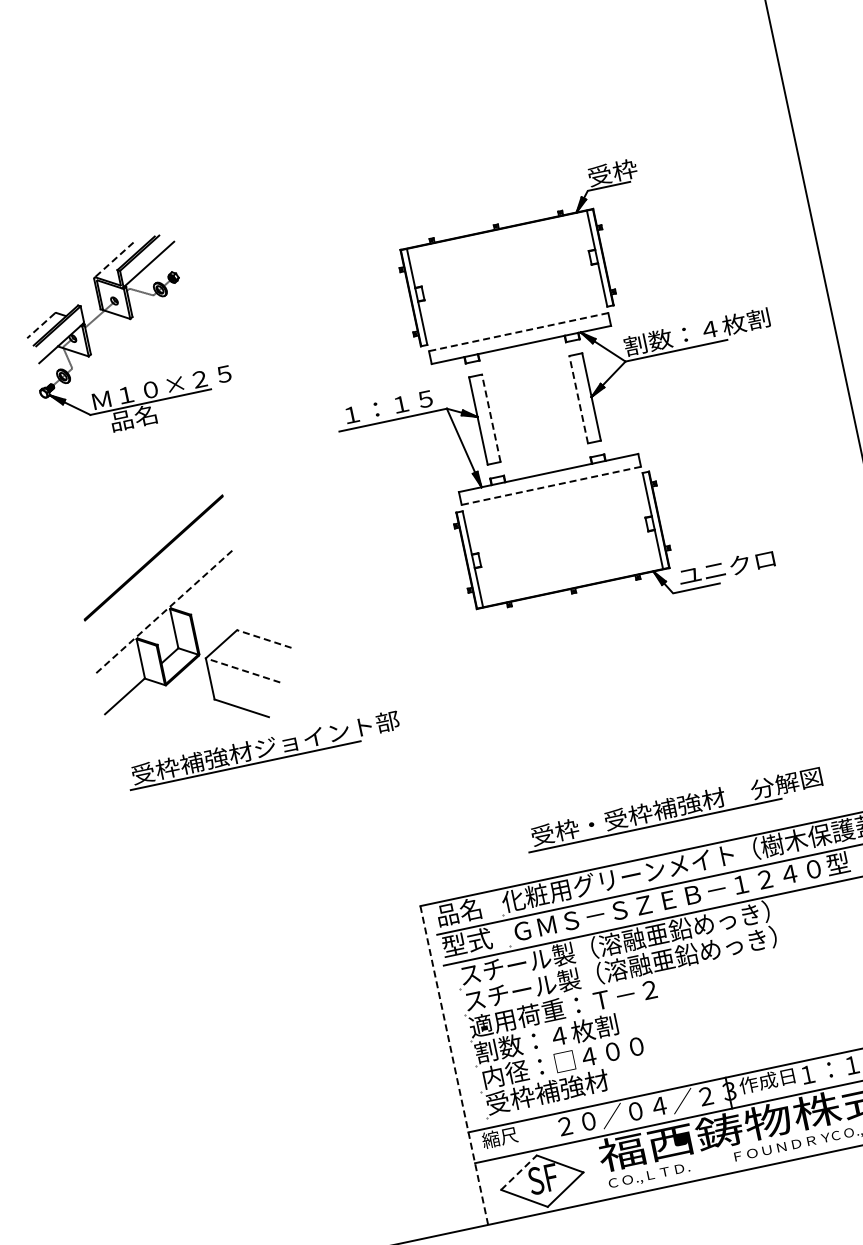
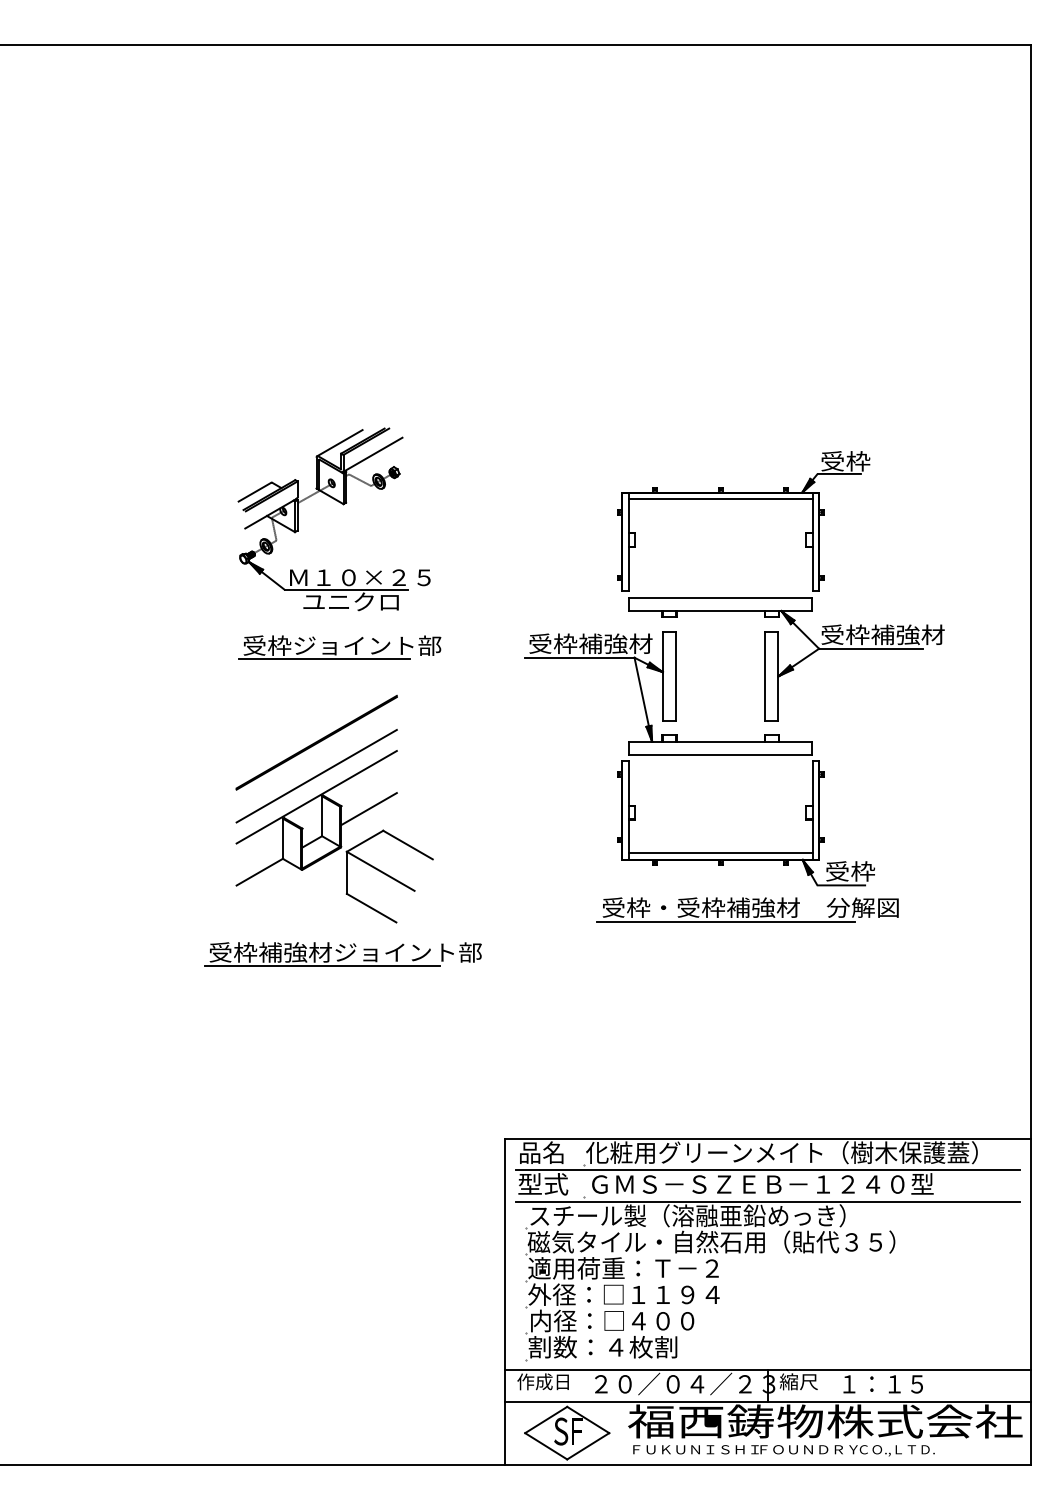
line: (498, 236) -> (720, 499), added
line: (113, 260) -> (339, 443), dashed -> solid
line: (40, 326) -> (254, 492), dashed -> solid
line: (518, 331) -> (720, 597), dashed -> solid
text: (696, 331) -> (894, 634), 割数：４枚割 -> 受枠補強材
line: (578, 399) -> (765, 676), dashed -> solid
text: (400, 403) -> (590, 643), １：１５ -> 受枠補強材
text: (157, 412) -> (350, 601), 品名 -> ユニクロ
line: (490, 418) -> (675, 676), dashed -> solid
part: (156, 460) -> (339, 647), added
line: (551, 485) -> (720, 754), dashed -> solid
text: (726, 567) -> (874, 871), ユニクロ -> 受枠
line: (571, 582) -> (720, 853), added
line: (160, 590) -> (316, 775), added
line: (164, 611) -> (316, 797), dashed -> solid
line: (218, 612) -> (368, 809), added
line: (264, 639) -> (408, 845), dashed -> solid
line: (242, 670) -> (380, 871), dashed -> solid
part: (262, 750) -> (342, 954), moved
part: (674, 808) -> (747, 909), moved
text: (643, 963) -> (711, 1241), スチール製（溶融亜鉛めっき） -> 磁気タイル・自然石用（貼代３５）
text: (568, 1033) -> (623, 1294), 割数：４枚割 -> 外径：□１１９４
line: (454, 1065) -> (505, 1301), dashed -> solid
text: (766, 1080) -> (807, 1381), 作成日 -> 縮尺
text: (558, 1089) -> (602, 1346), 受枠補強材 -> 割数：４枚割
text: (507, 1135) -> (542, 1381), 縮尺 -> 作成日
text: (670, 1171) -> (694, 1450), ＣＯ.,ＬＴＤ. -> ＦＵＫＵＮＩＳＨＩ
line: (519, 1173) -> (546, 1420), dashed -> solid

